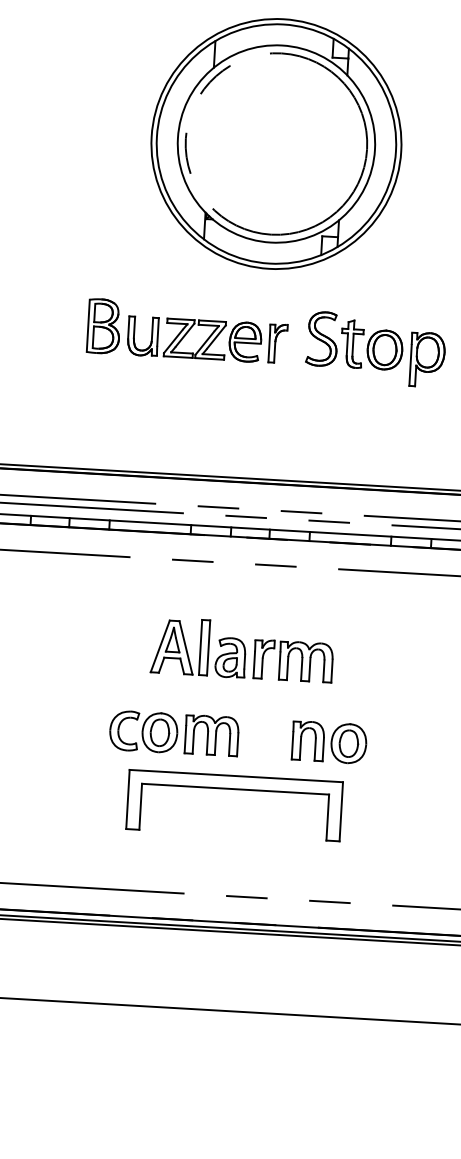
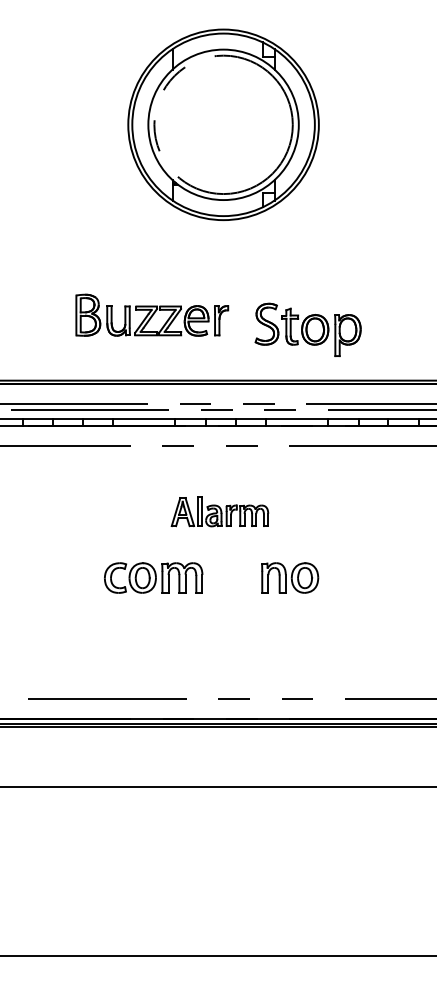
part: (188, 330) -> (152, 314), moved
part: (374, 348) -> (307, 329), moved
part: (241, 650) -> (219, 511), size x0.7
part: (174, 732) -> (153, 577), moved
part: (235, 790) -> (220, 618), removed

